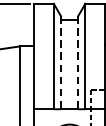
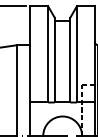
line: (60, 63) -> (54, 60), dashed -> solid
line: (78, 63) -> (70, 60), dashed -> solid

